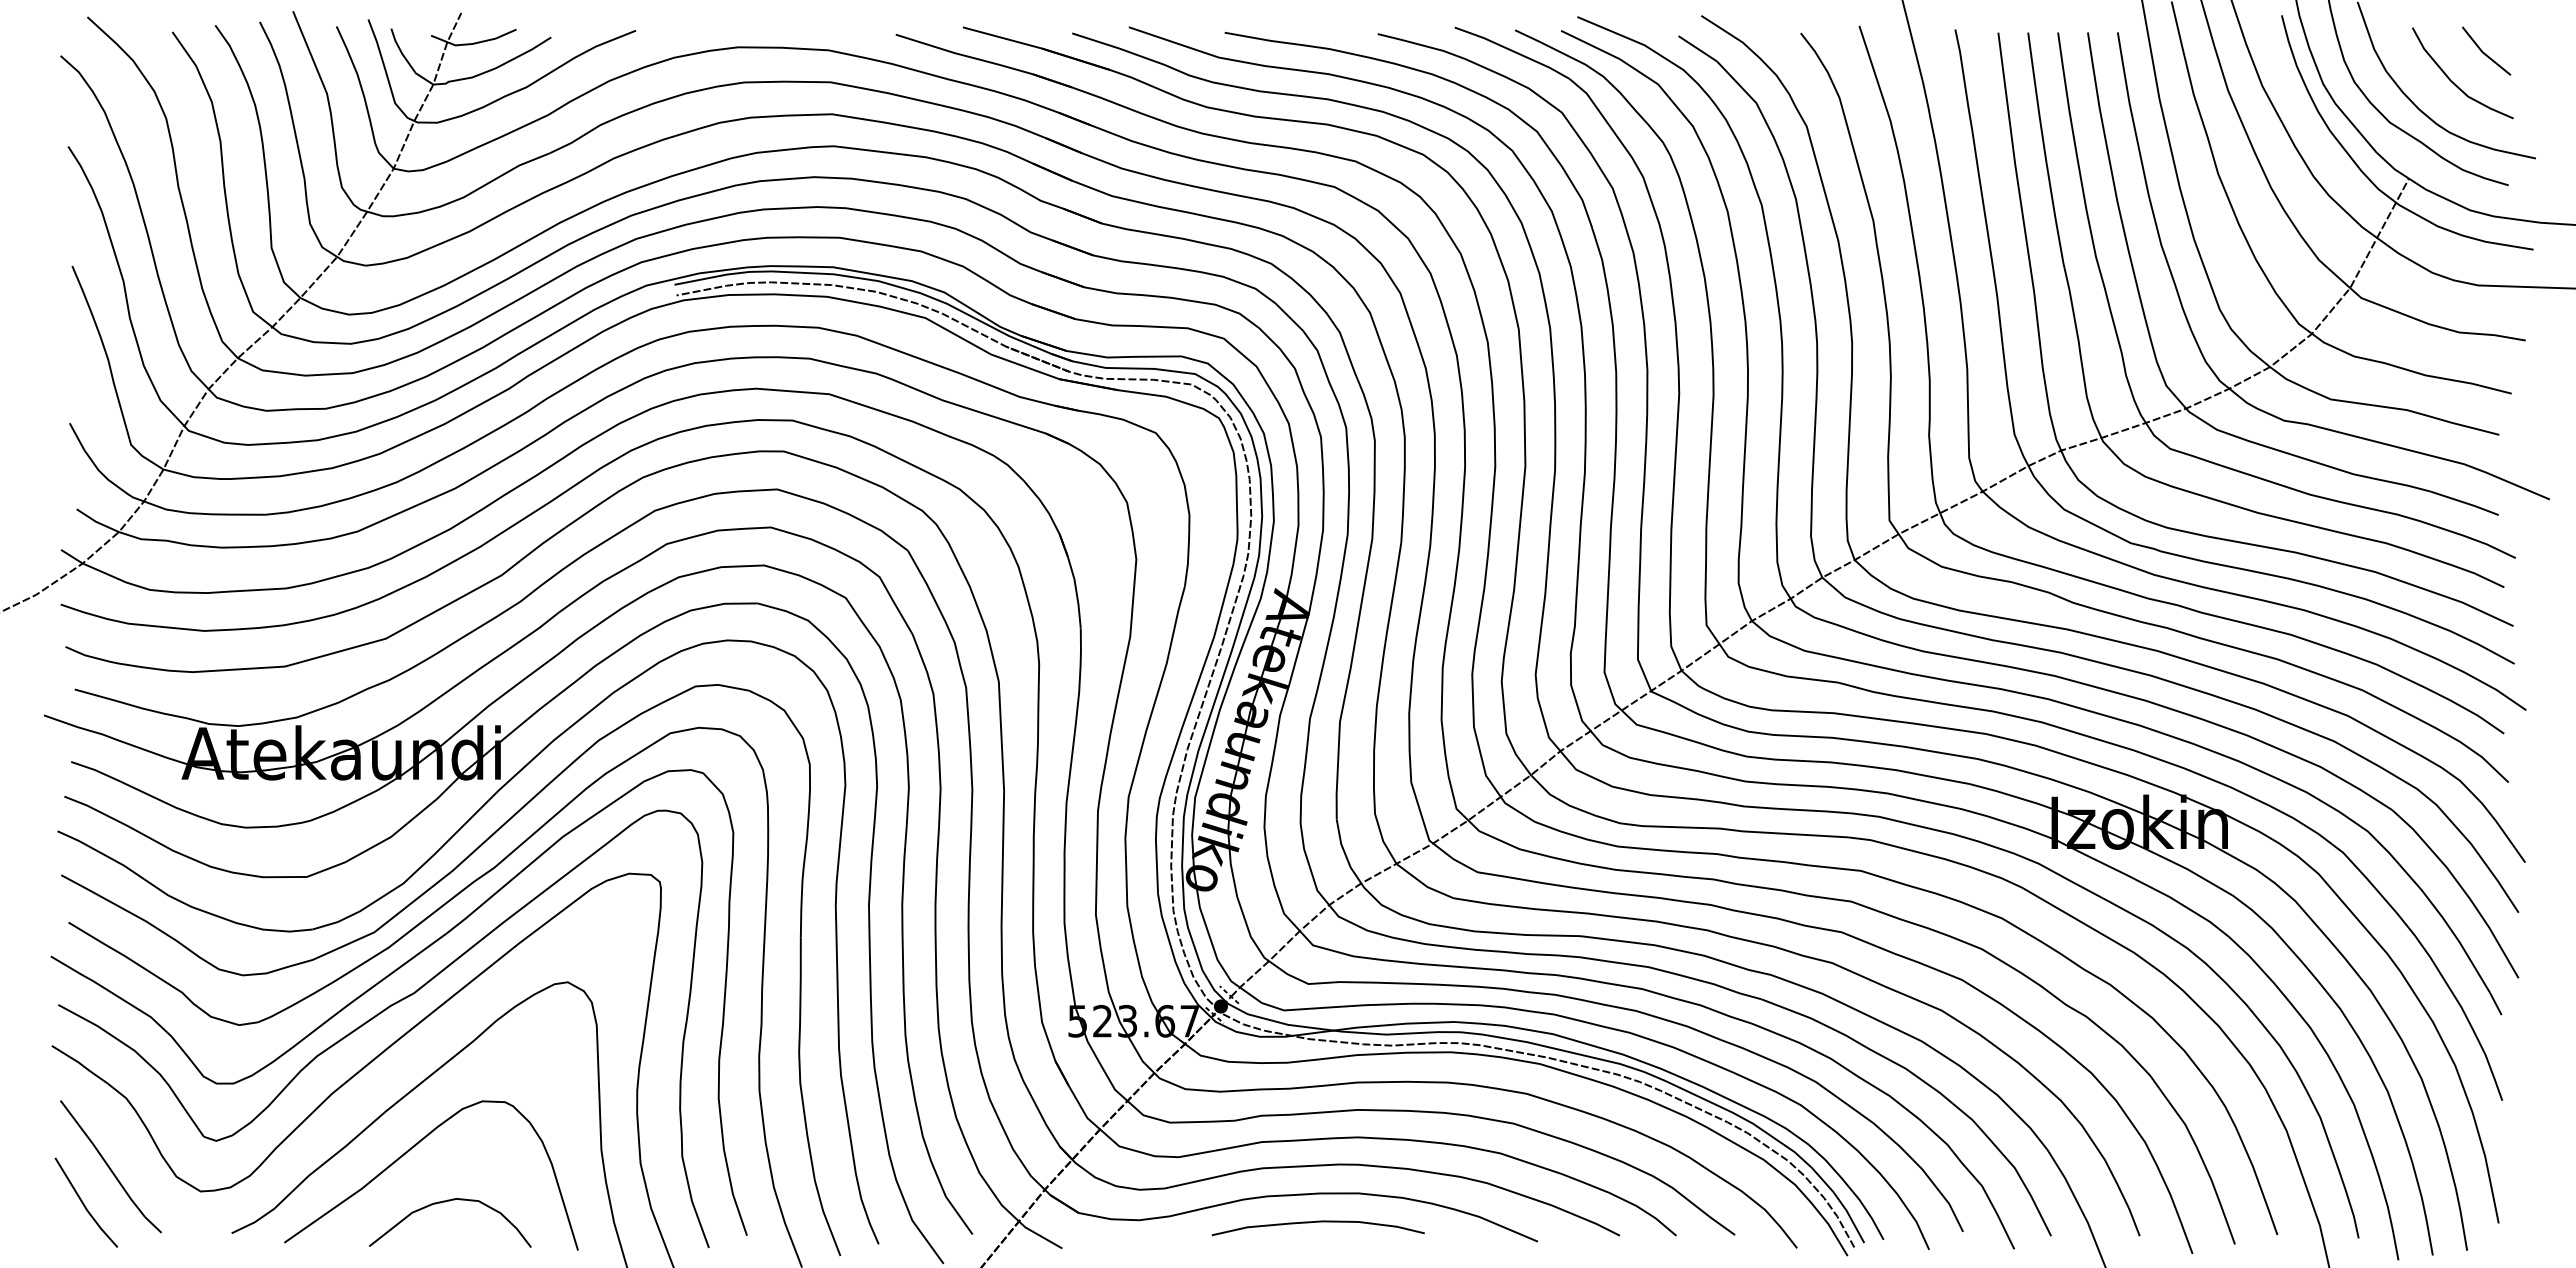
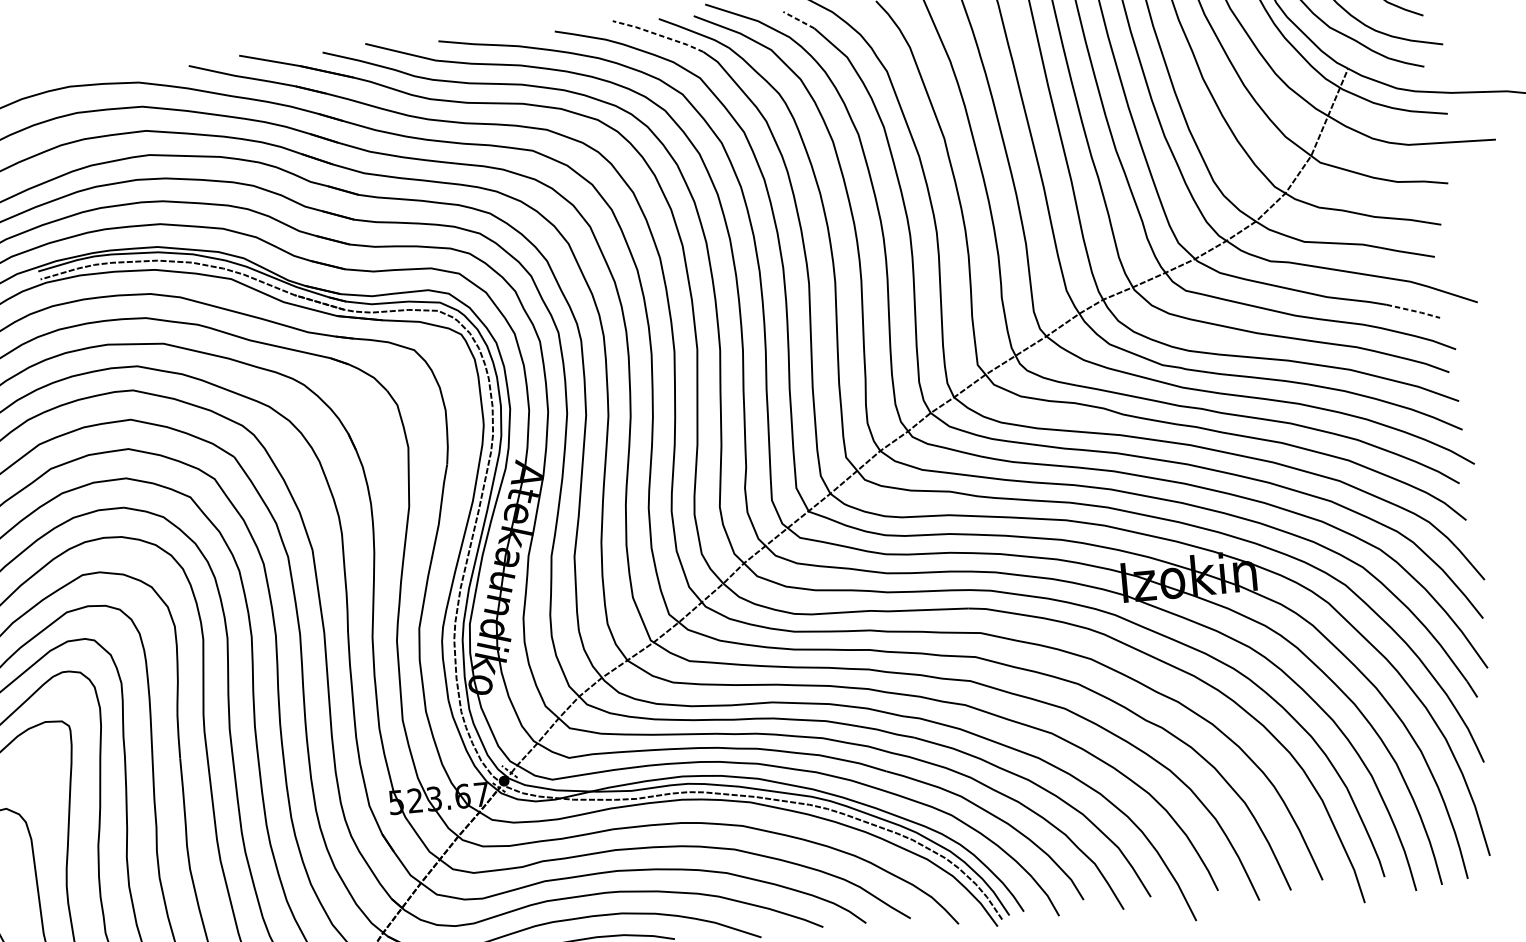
line: (1697, 48) -> (798, 19), solid -> dashed
line: (1512, 50) -> (658, 34), solid -> dashed
line: (2465, 503) -> (1414, 311), solid -> dashed

